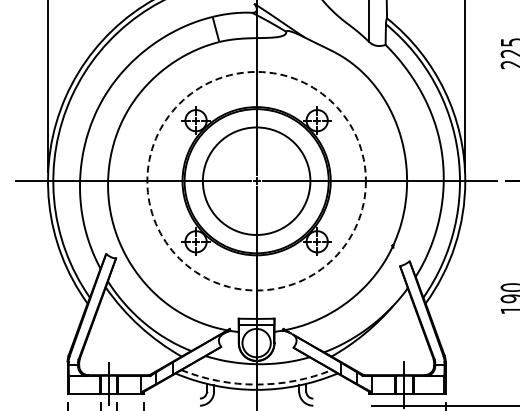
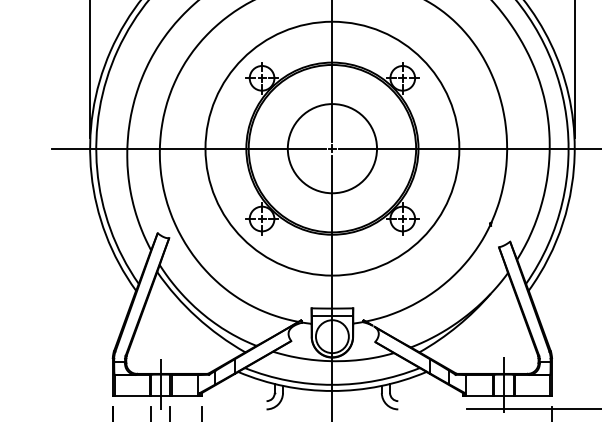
circle: (256, 180) -> (332, 147), dashed -> solid
circle: (256, 180) -> (332, 147), size x0.71
arc: (256, 384) -> (332, 384), dashed -> solid

